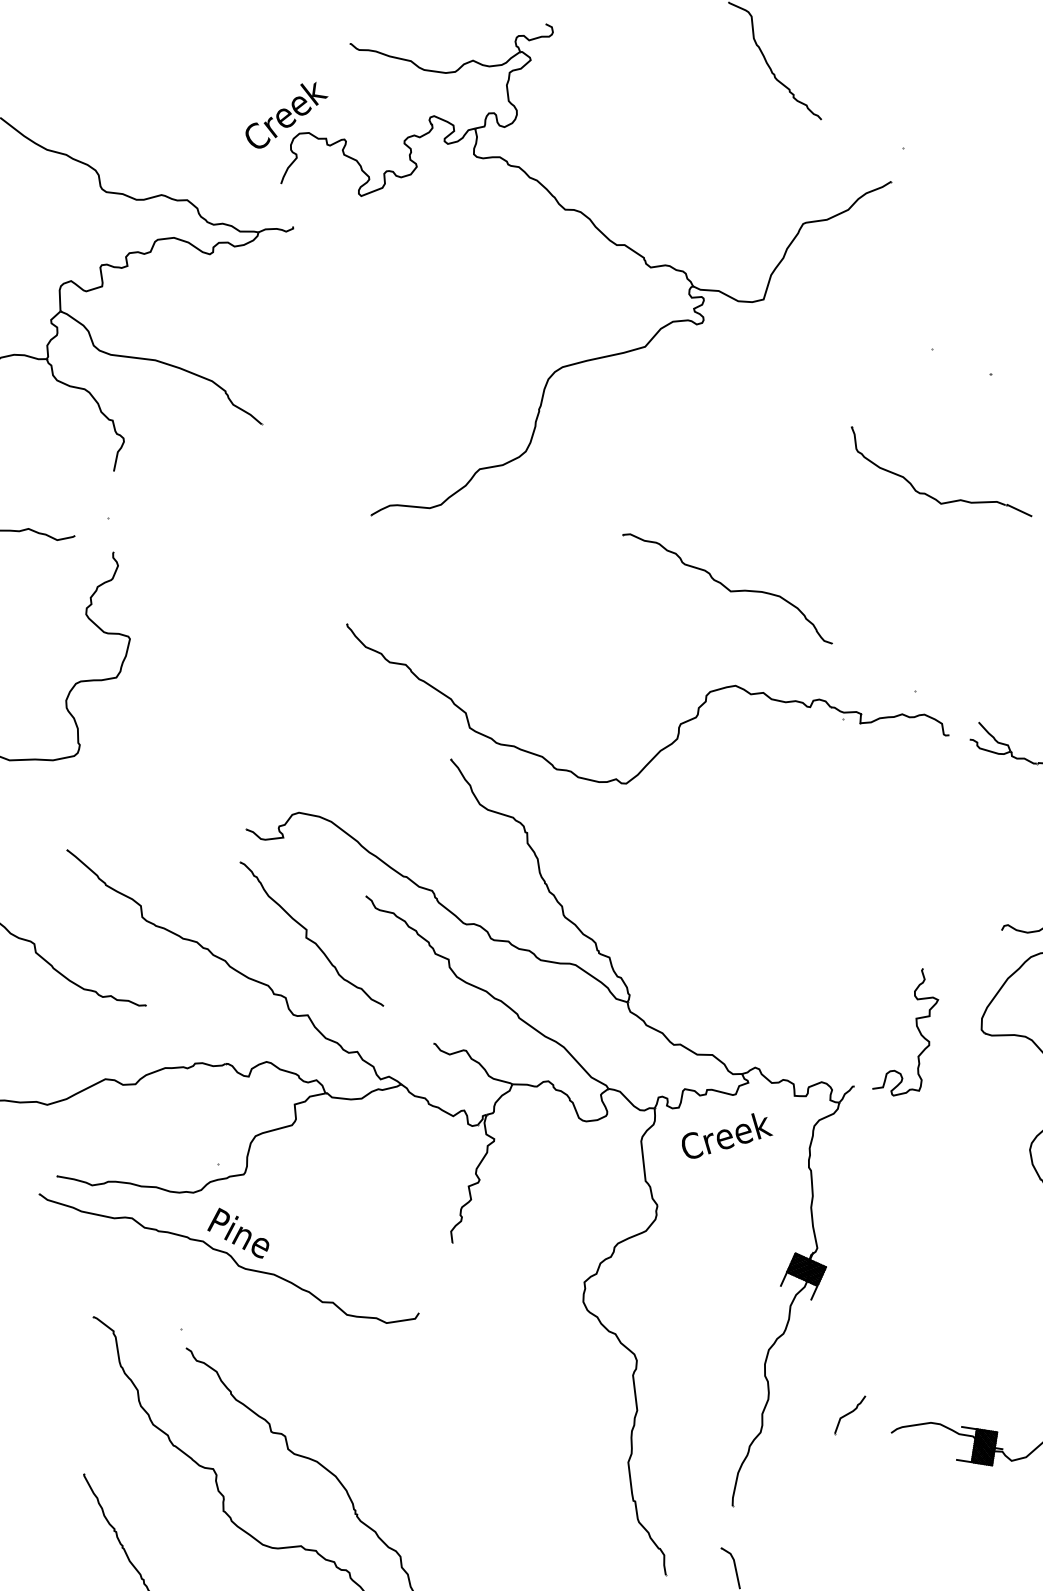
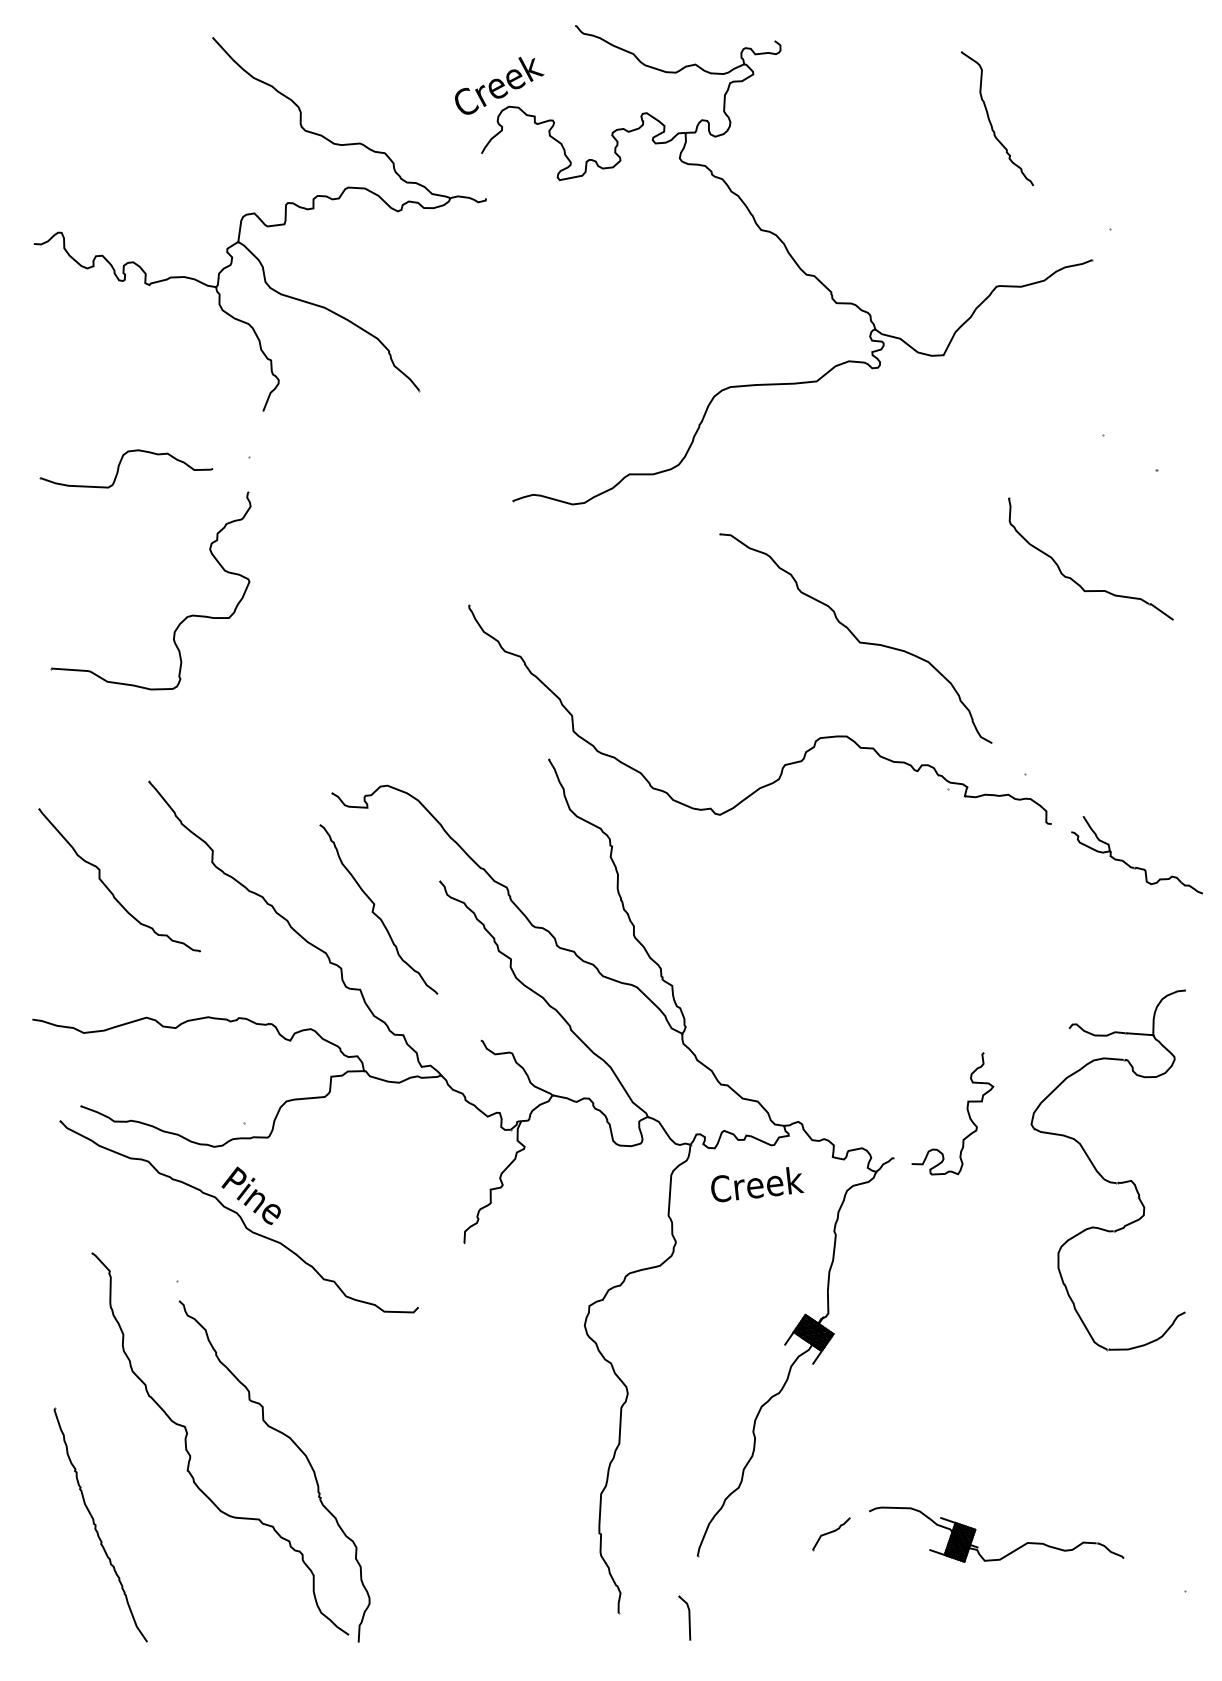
part: (727, 589) -> (855, 638), size x1.43
part: (850, 1415) -> (831, 1534), moved

